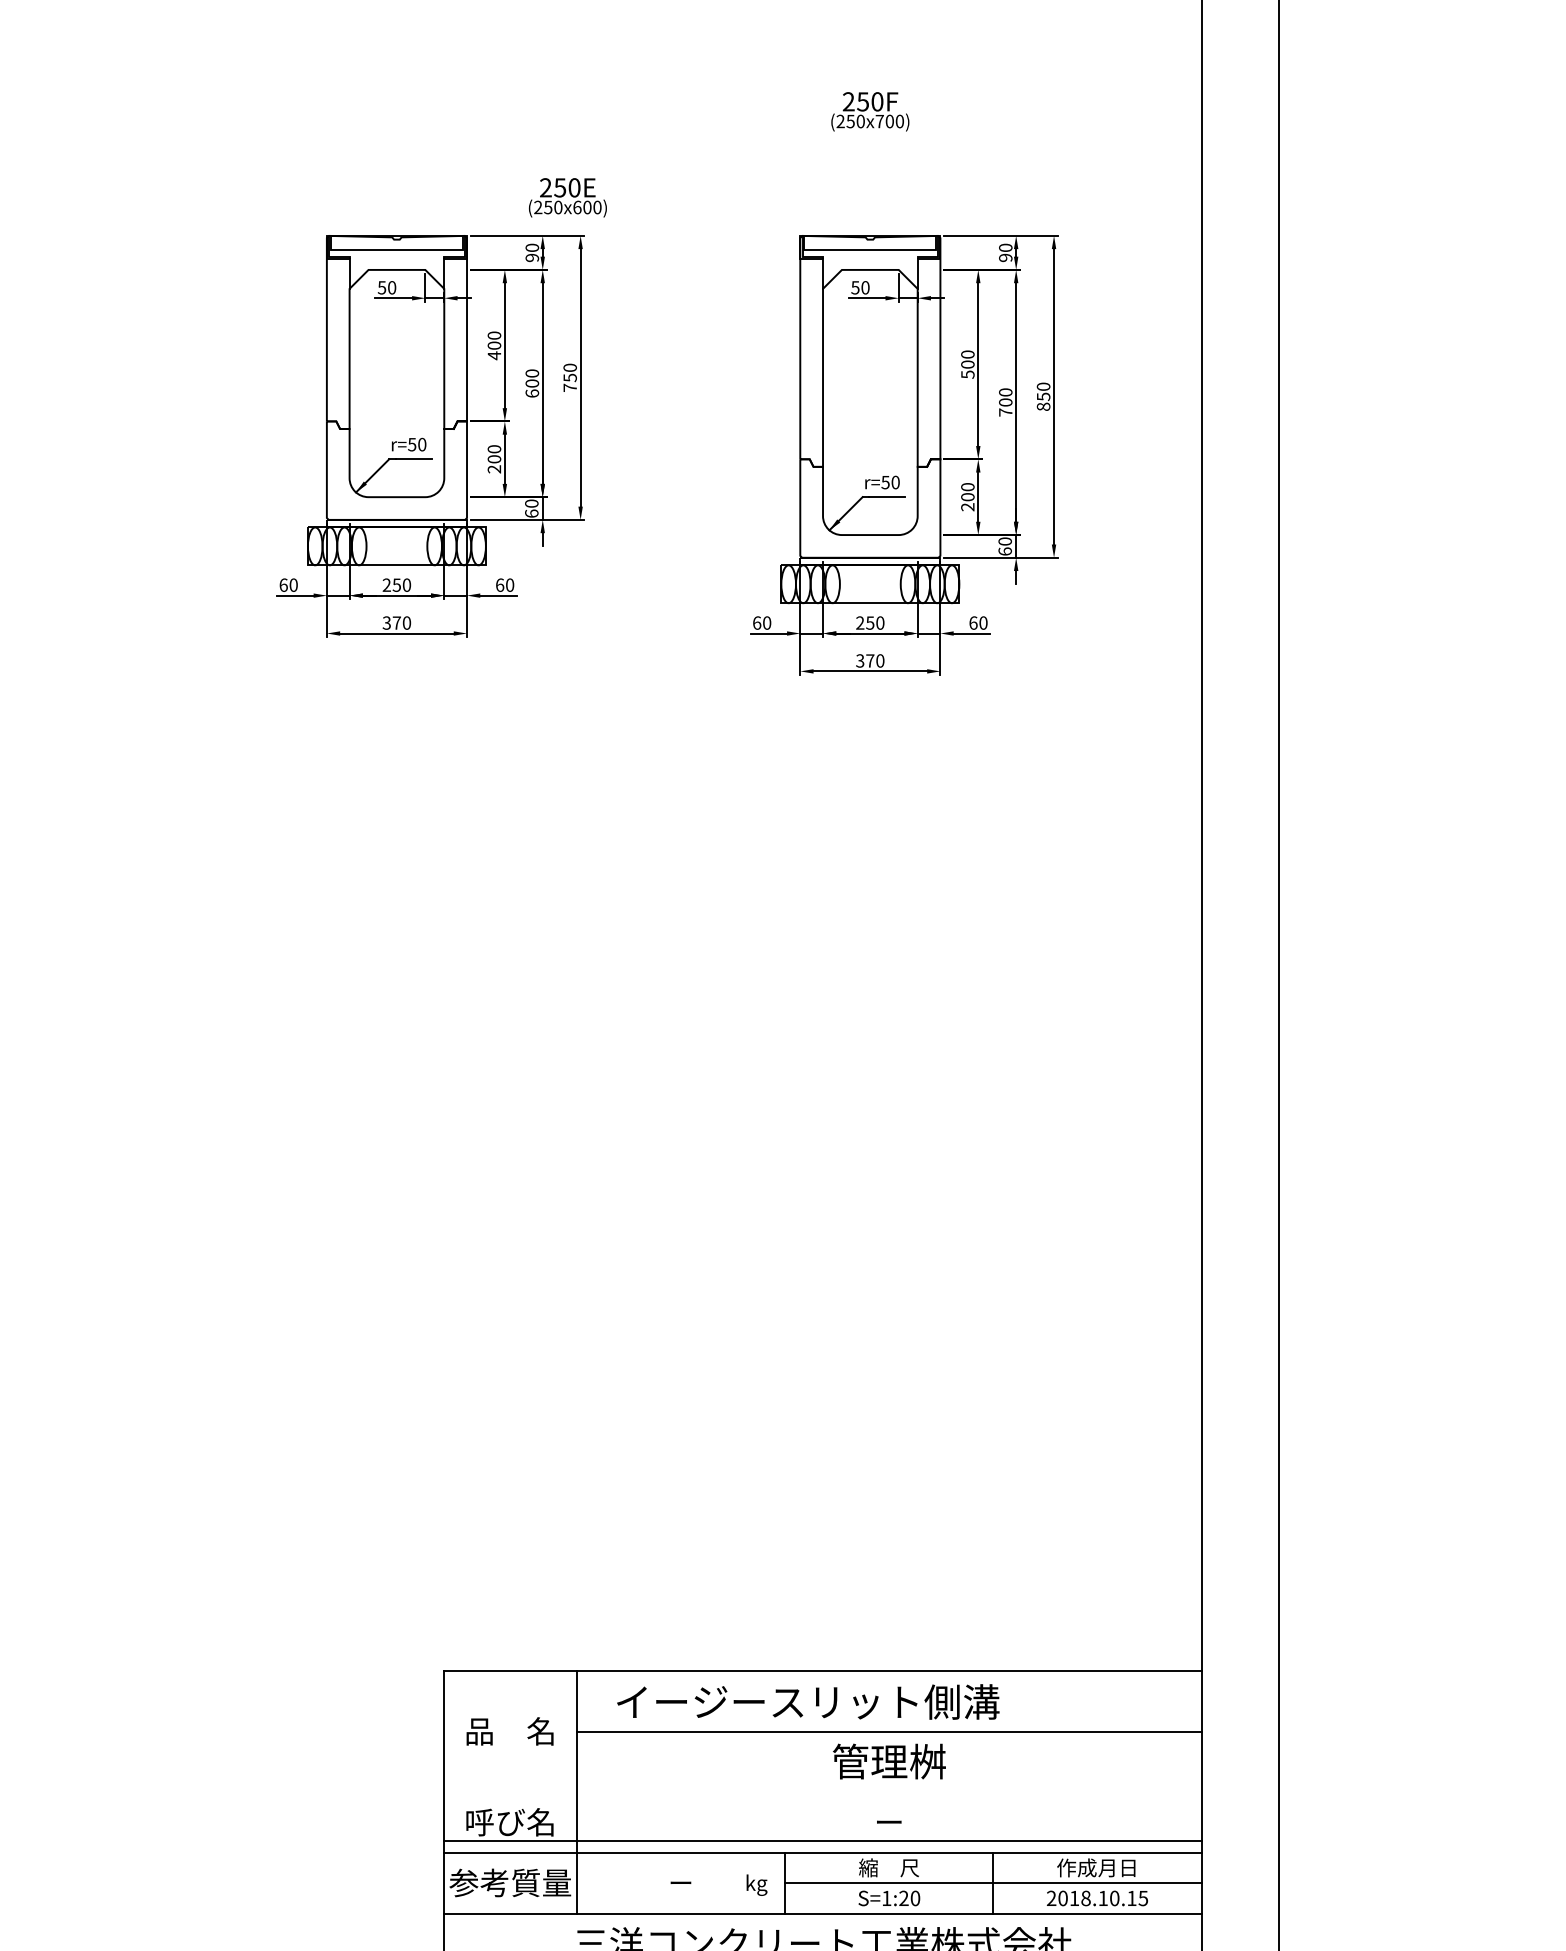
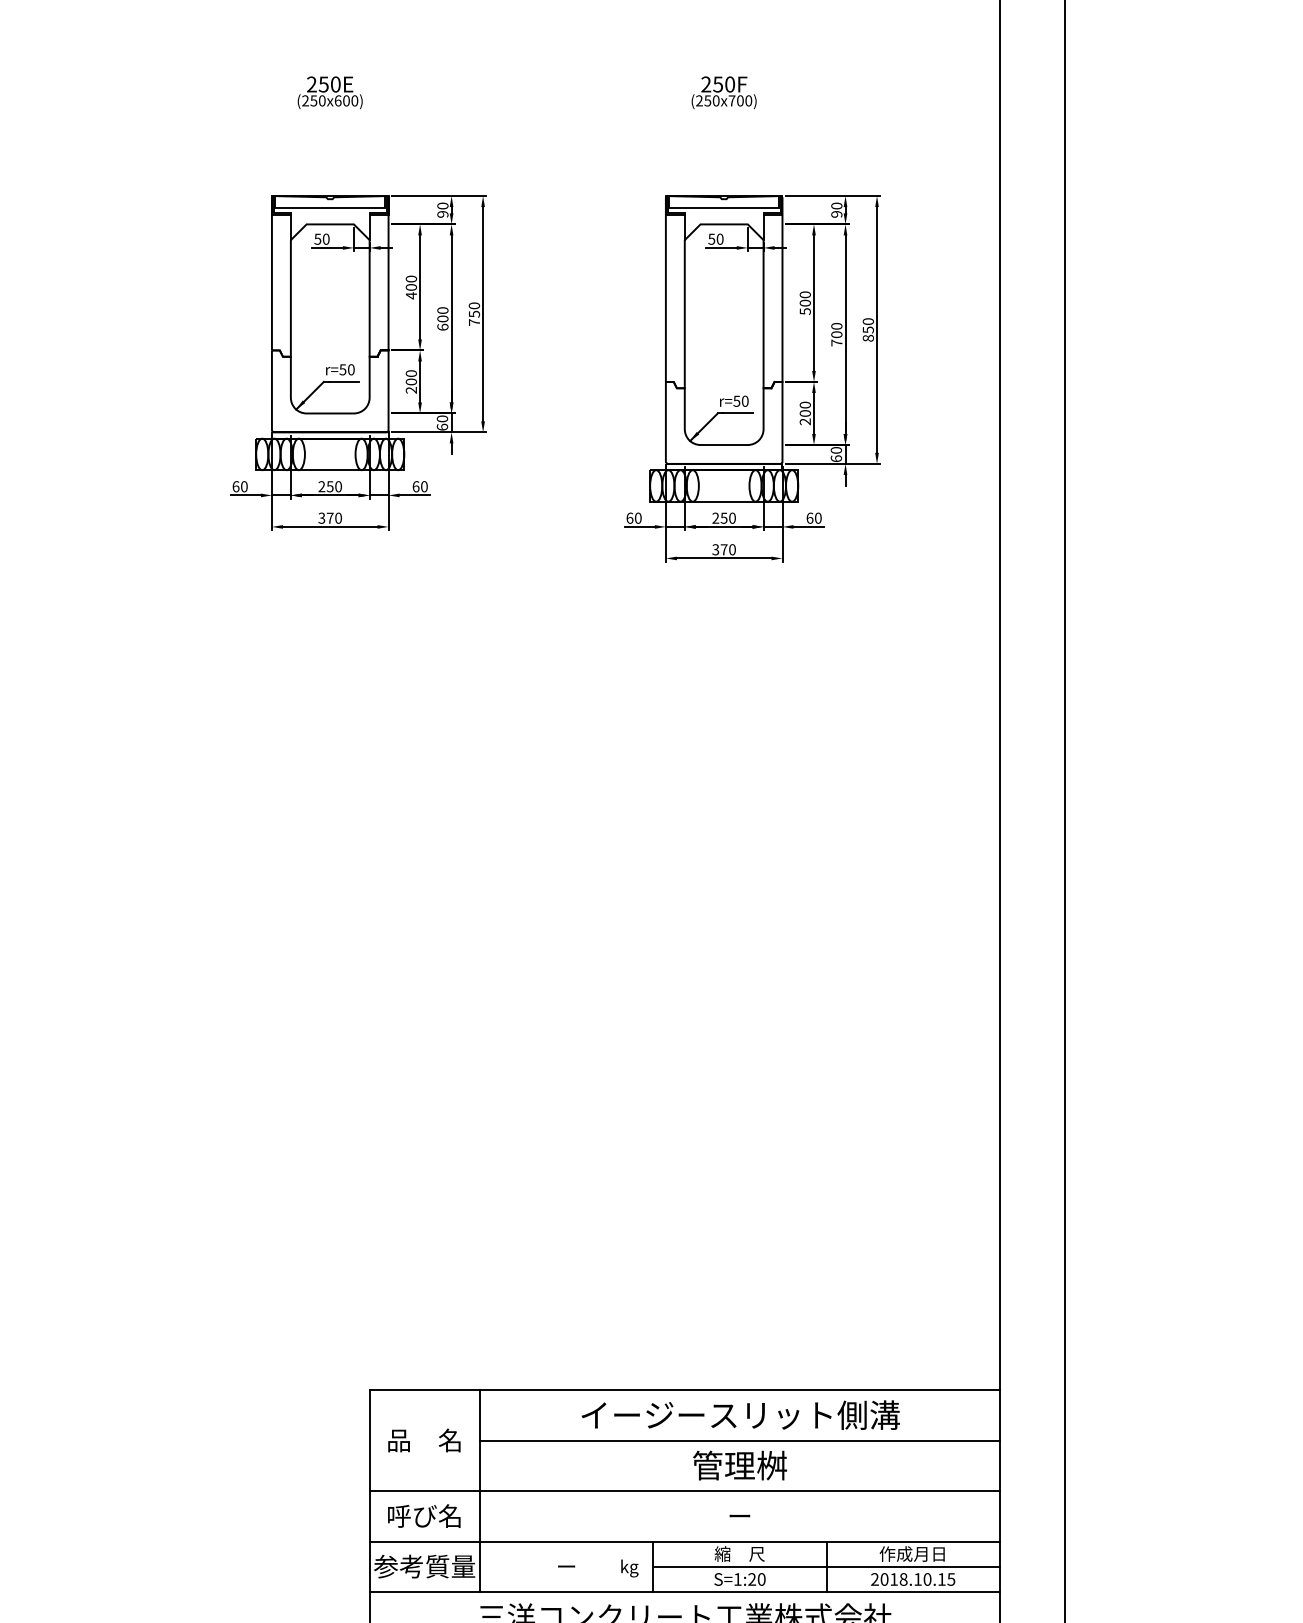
text: (567, 197) -> (329, 92), moved
text: (808, 1701) -> (740, 1414), moved
line: (822, 1841) -> (684, 1491), moved

